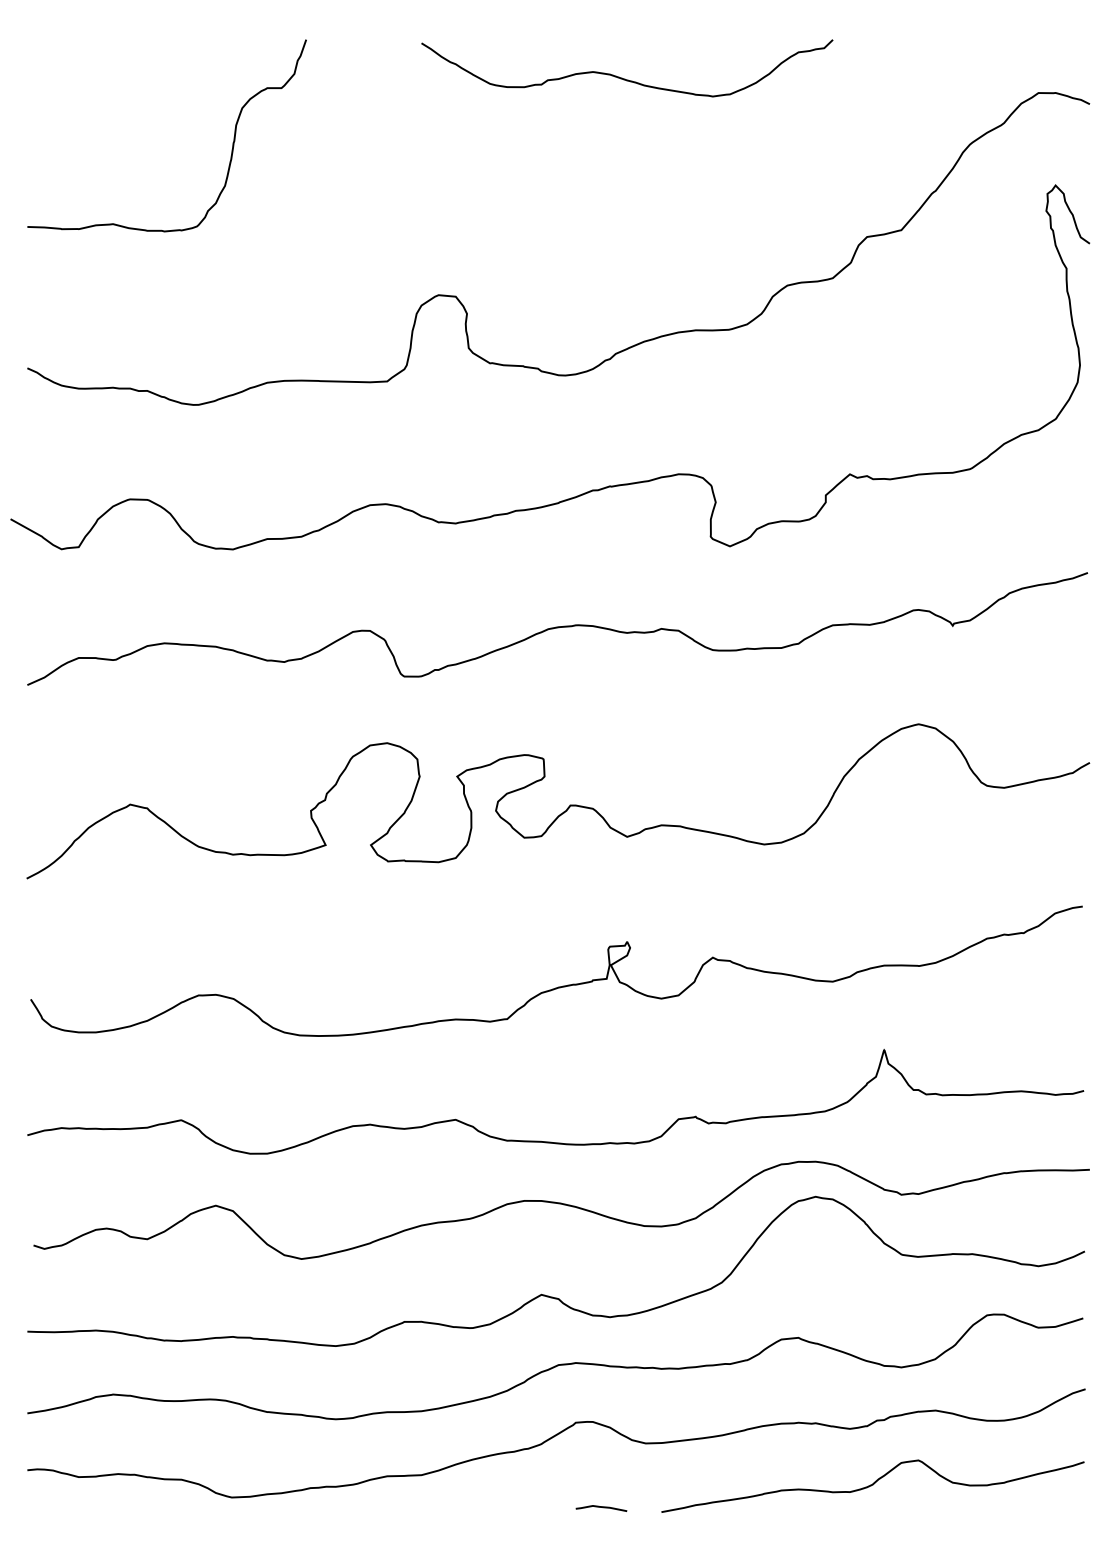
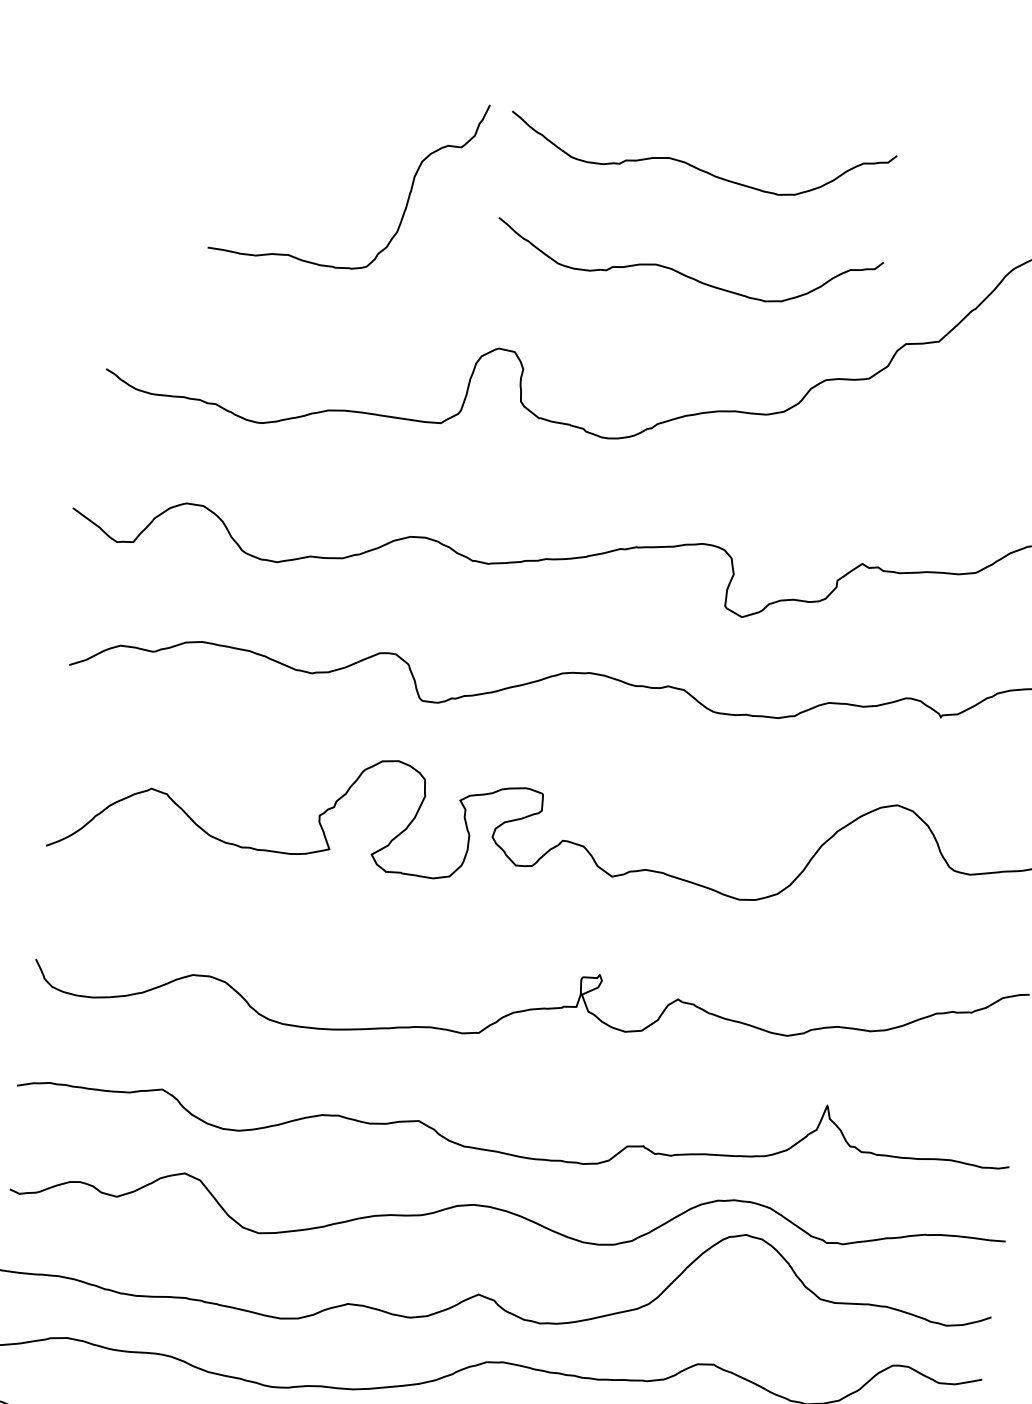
curve: (232, 142) -> (409, 192), moved
curve: (625, 192) -> (685, 274), added

